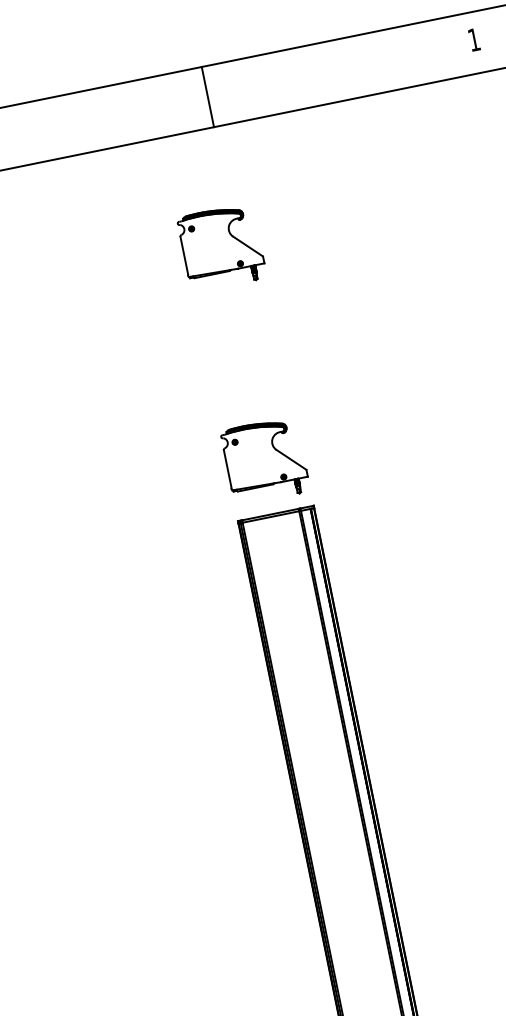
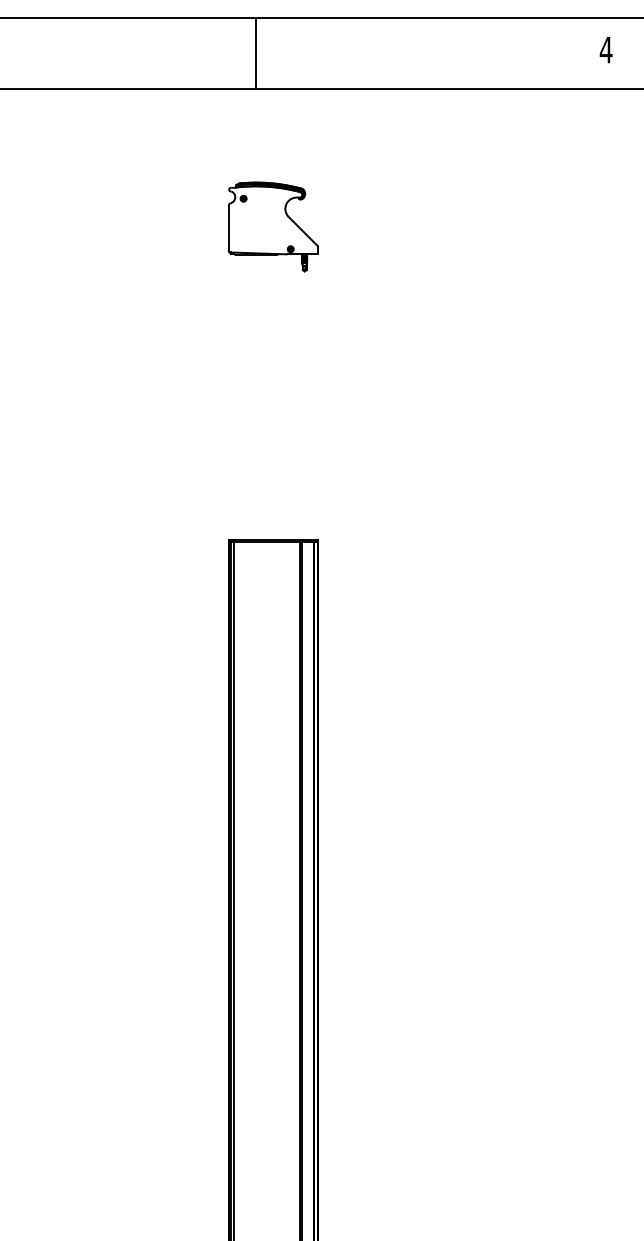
text: (473, 40) -> (605, 50), 1 -> 4
line: (208, 97) -> (256, 53), moved
part: (265, 460) -> (273, 477), removed

